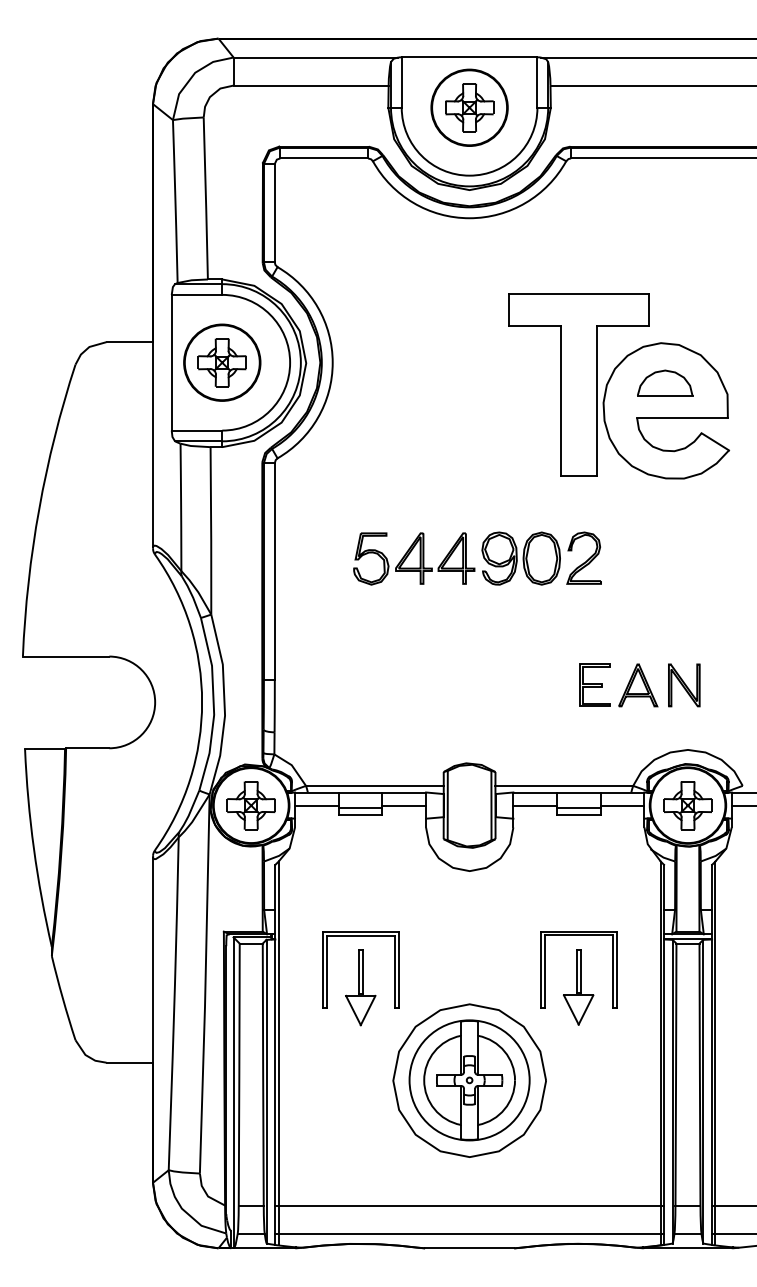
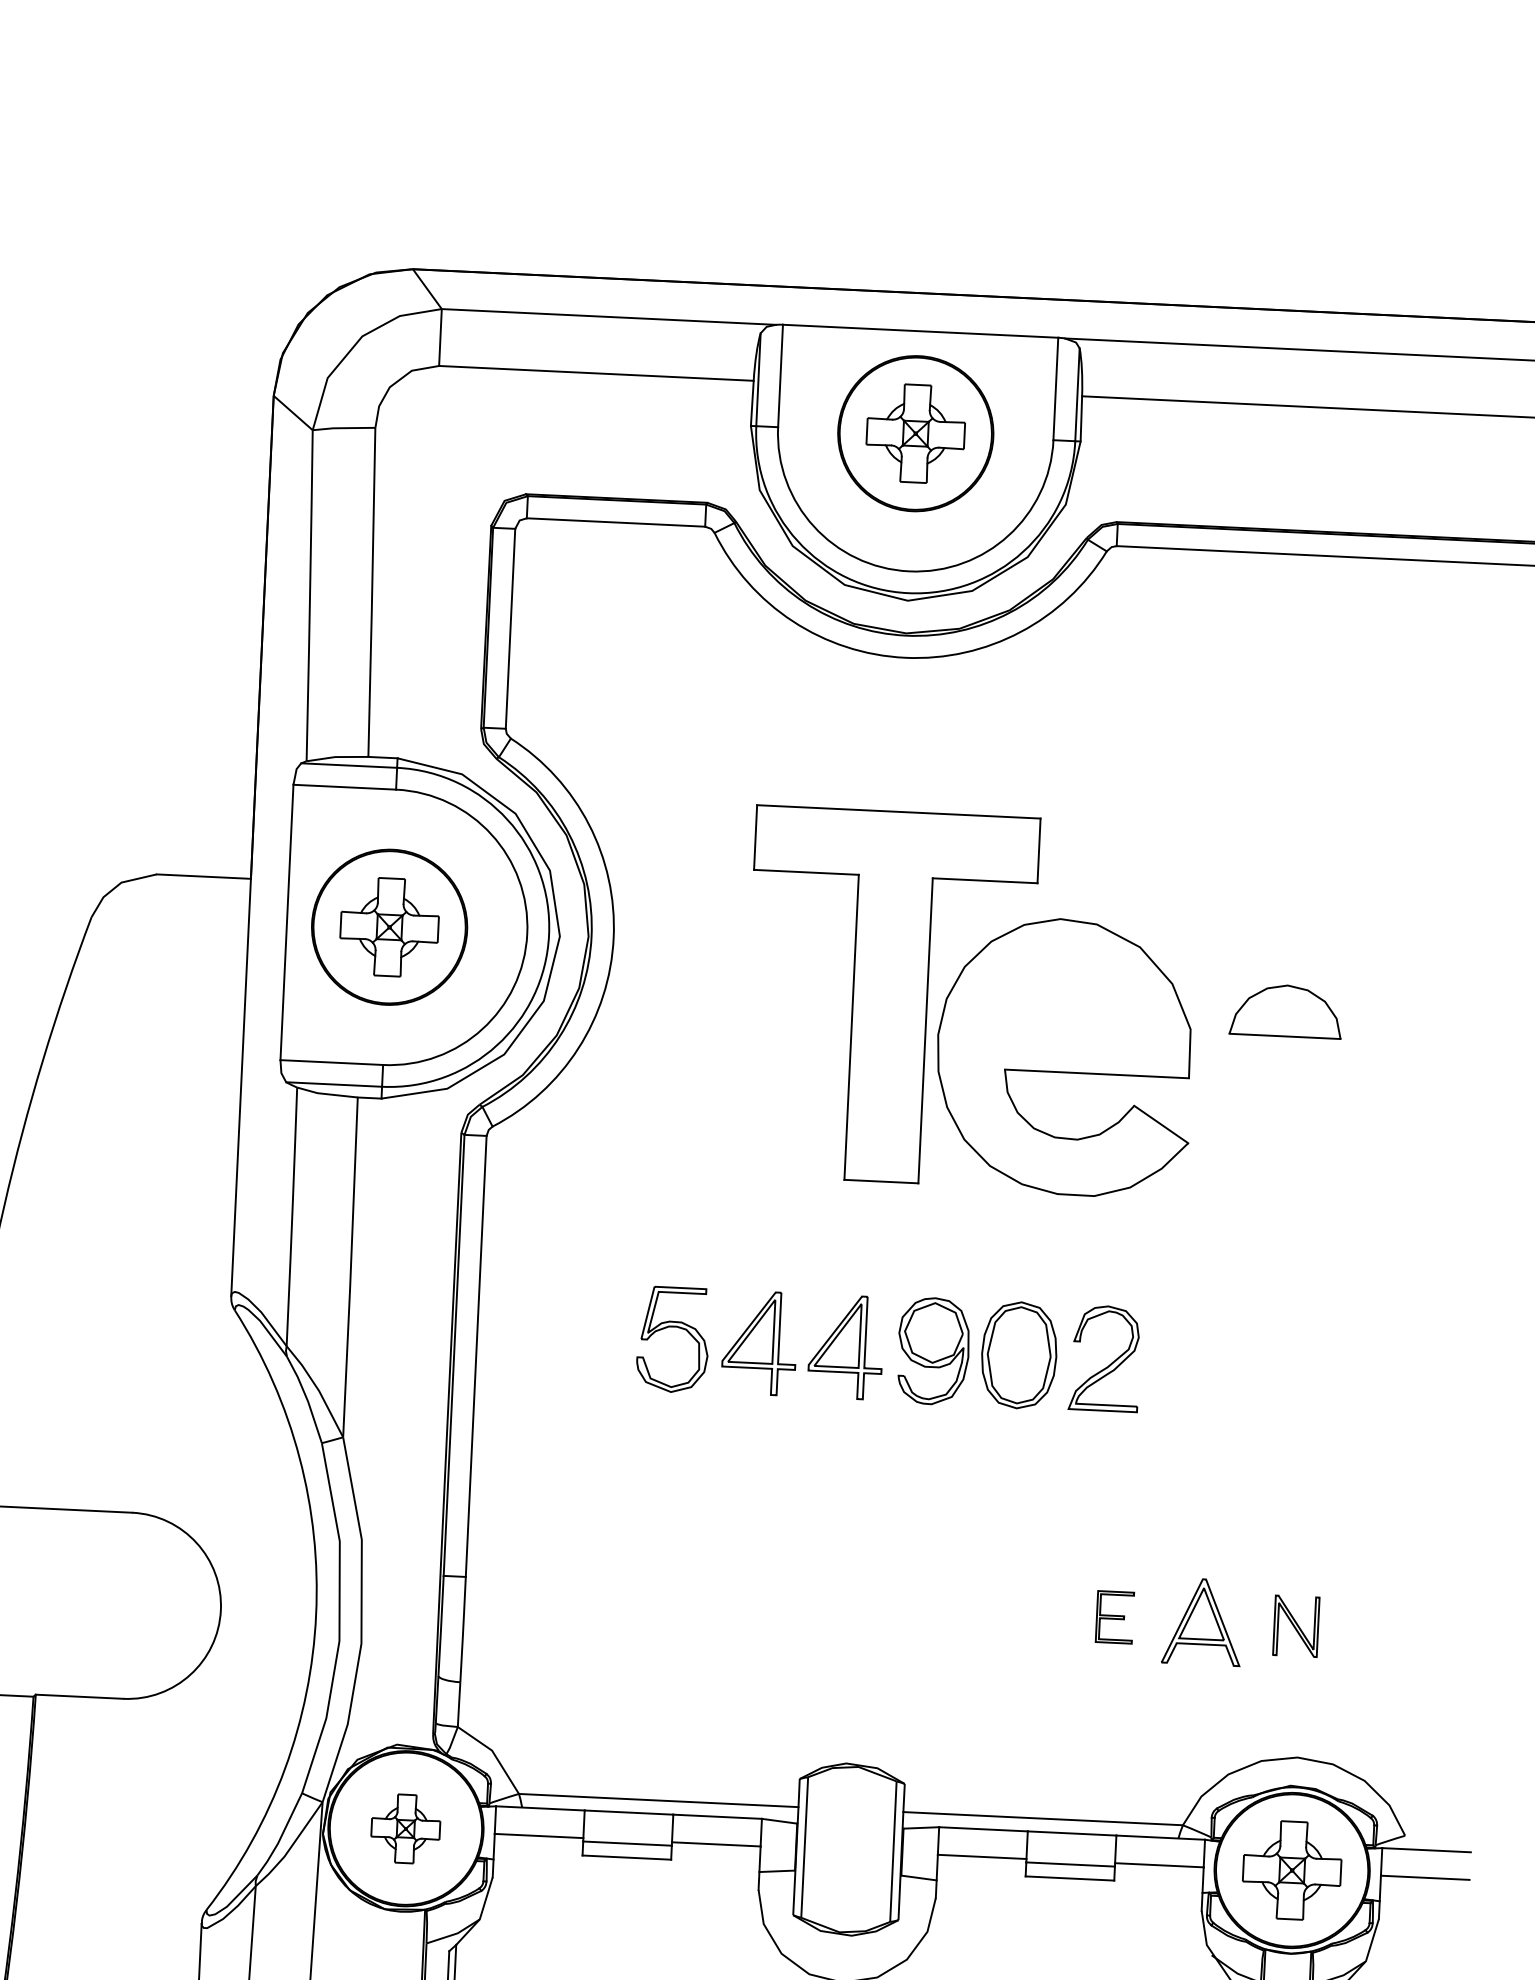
part: (619, 386) -> (972, 1003), moved
part: (594, 684) -> (1114, 1615), size x0.6
part: (684, 685) -> (1296, 1626), size x0.7
part: (250, 805) -> (404, 1828), size x0.7

